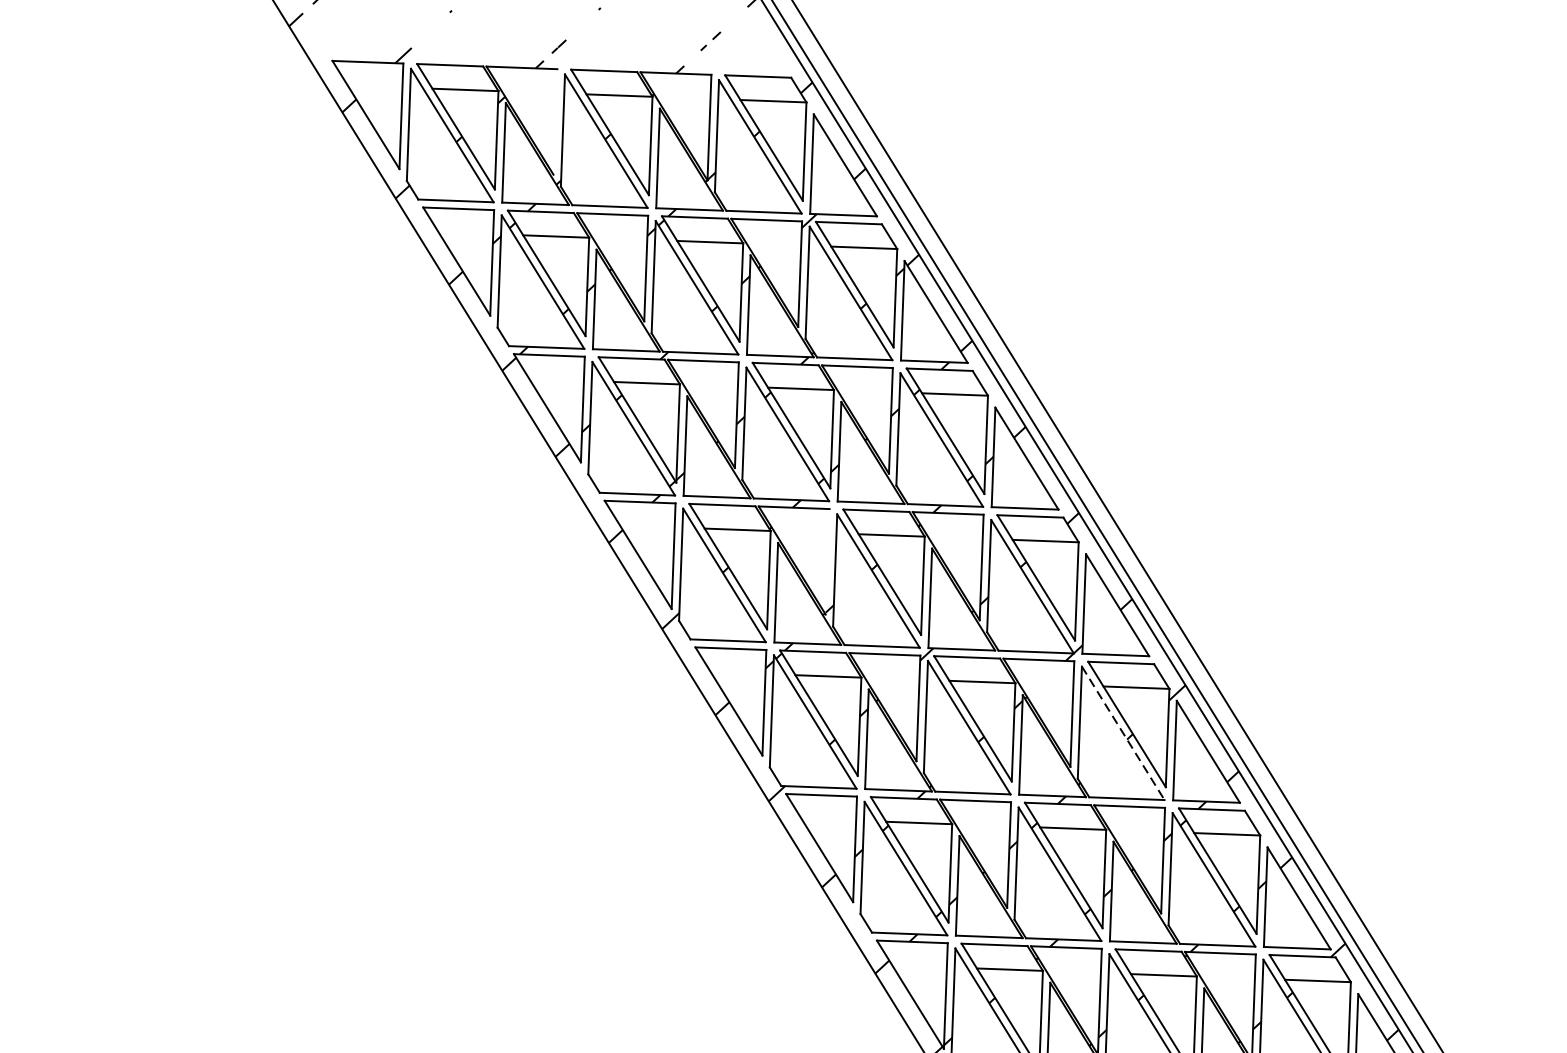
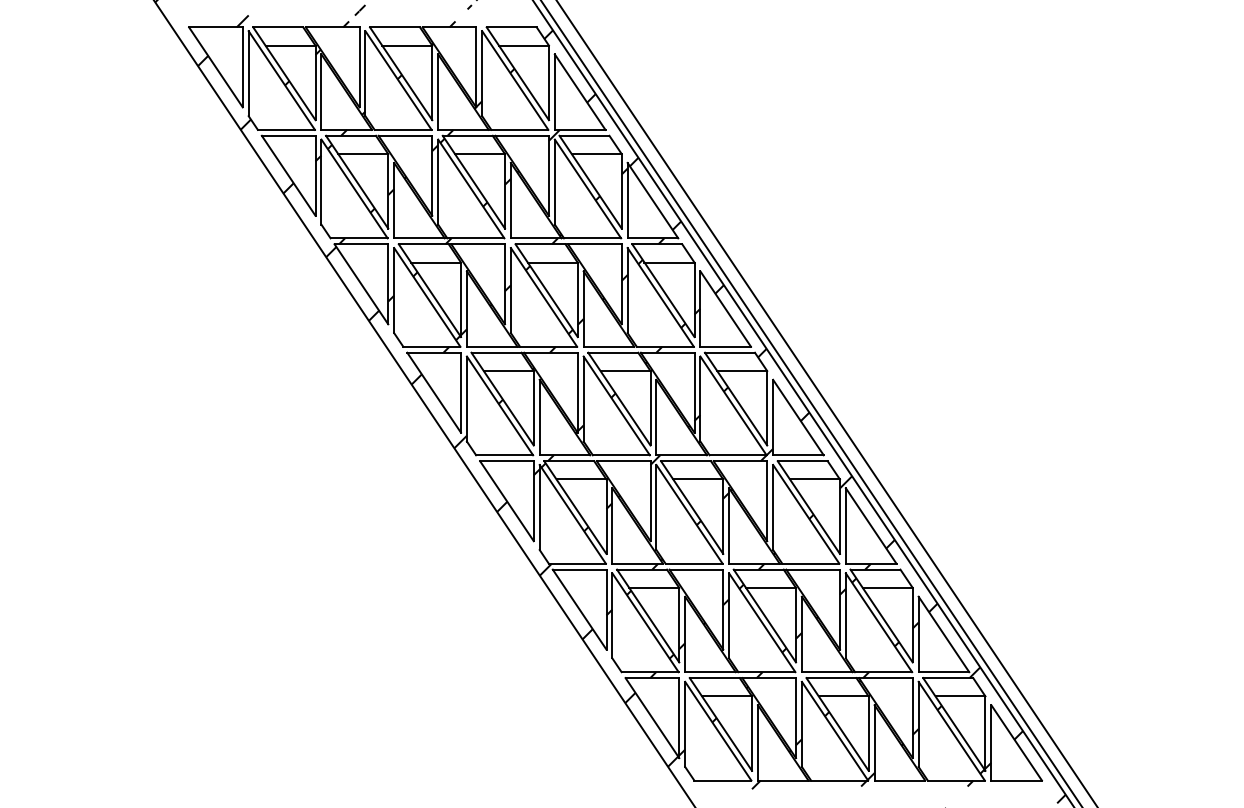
line: (555, 122) -> (359, 67), added
line: (827, 561) -> (577, 392), added
line: (1123, 733) -> (806, 514), dashed -> solid

